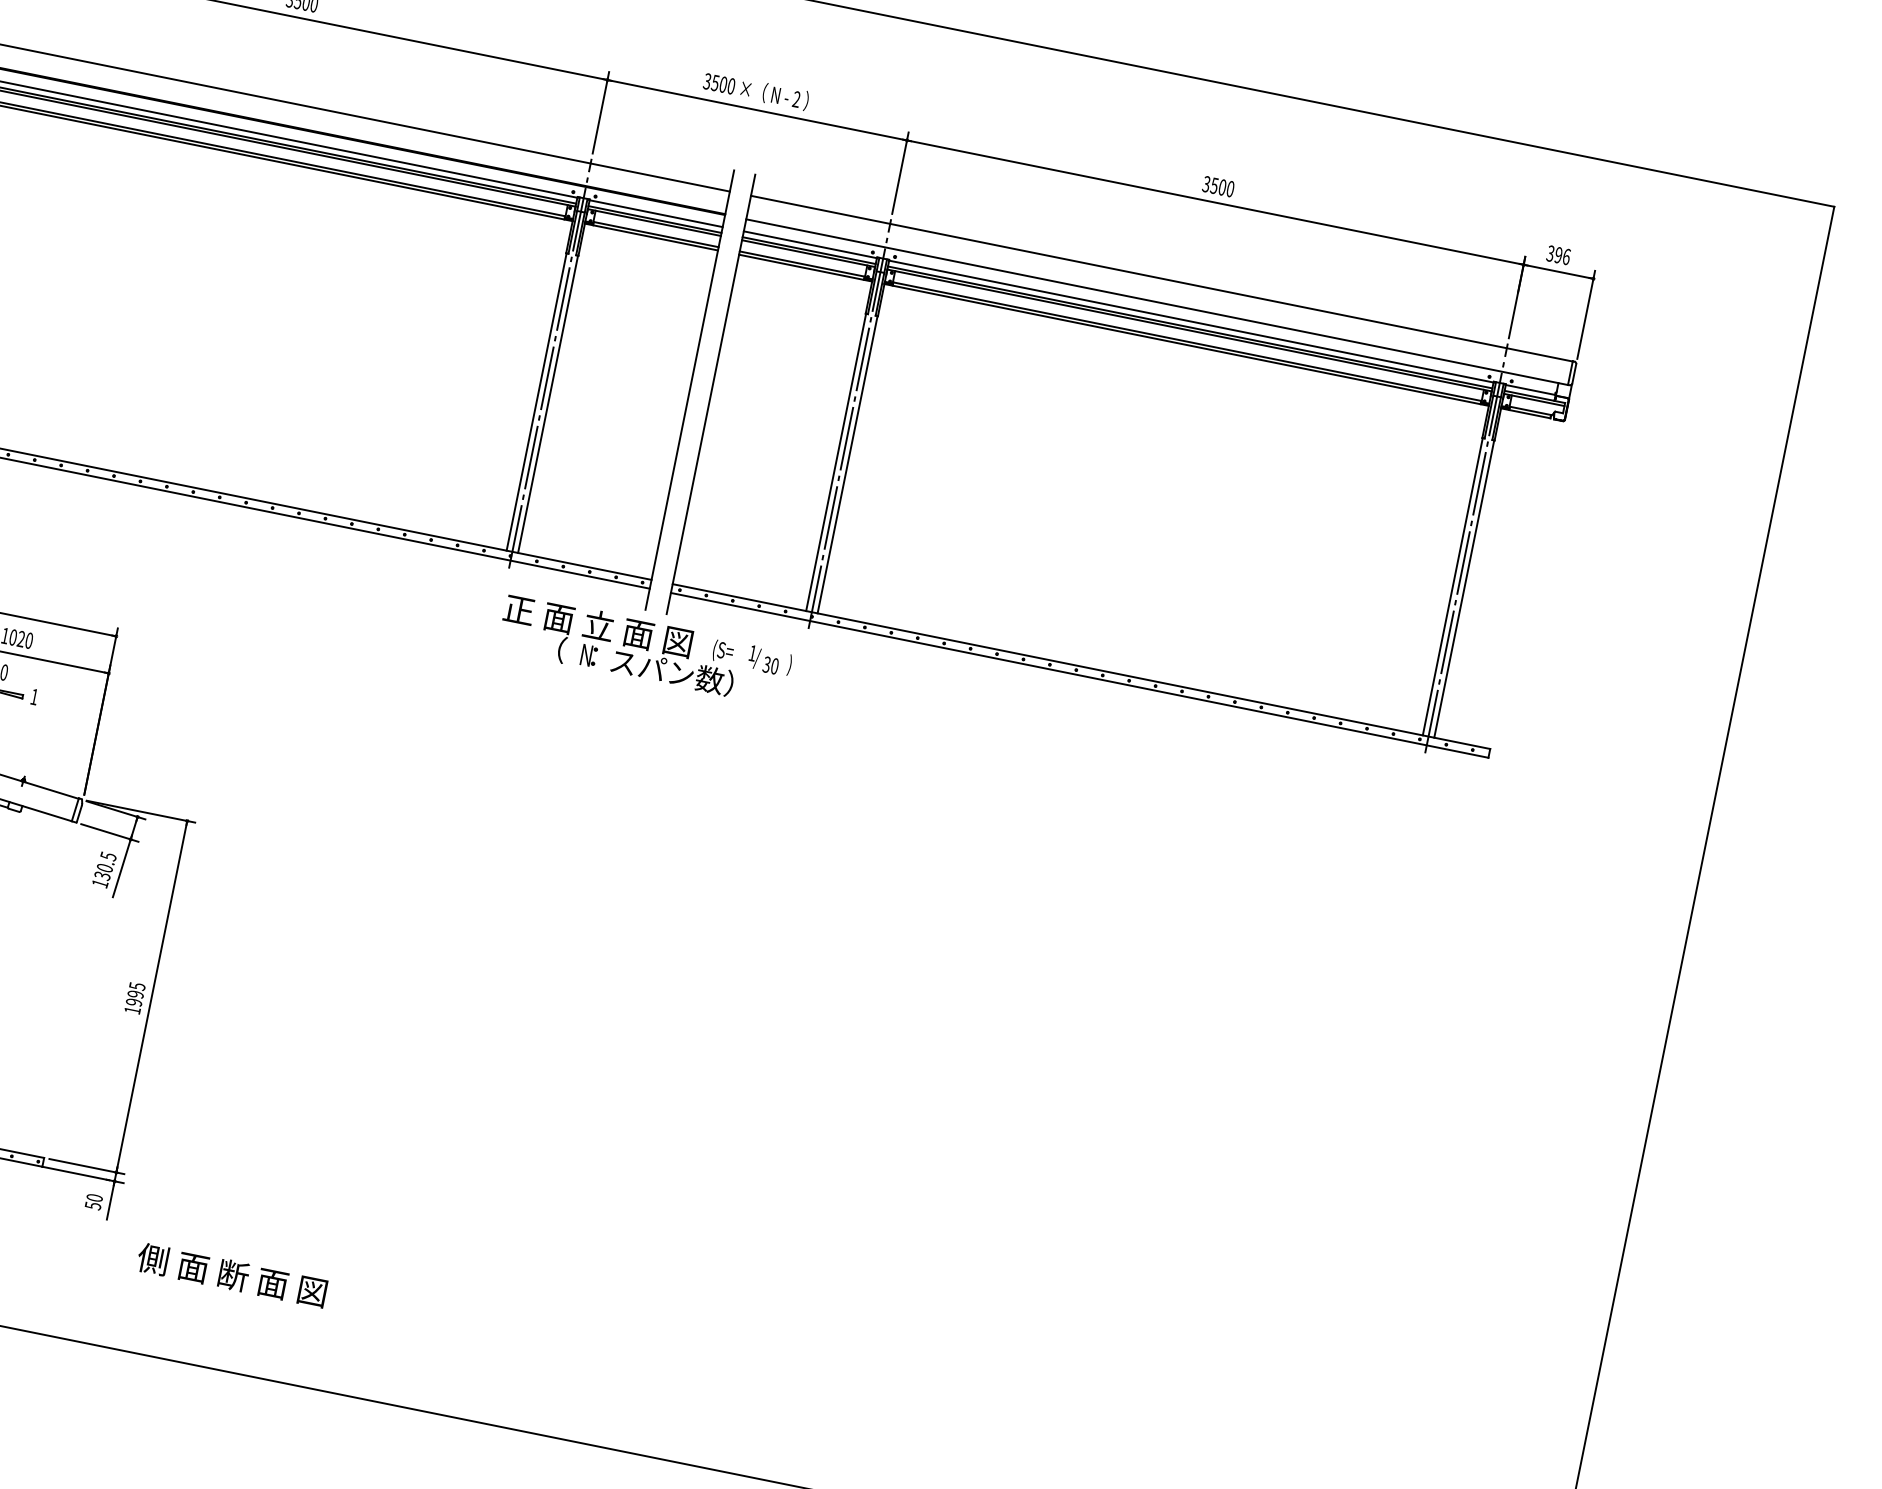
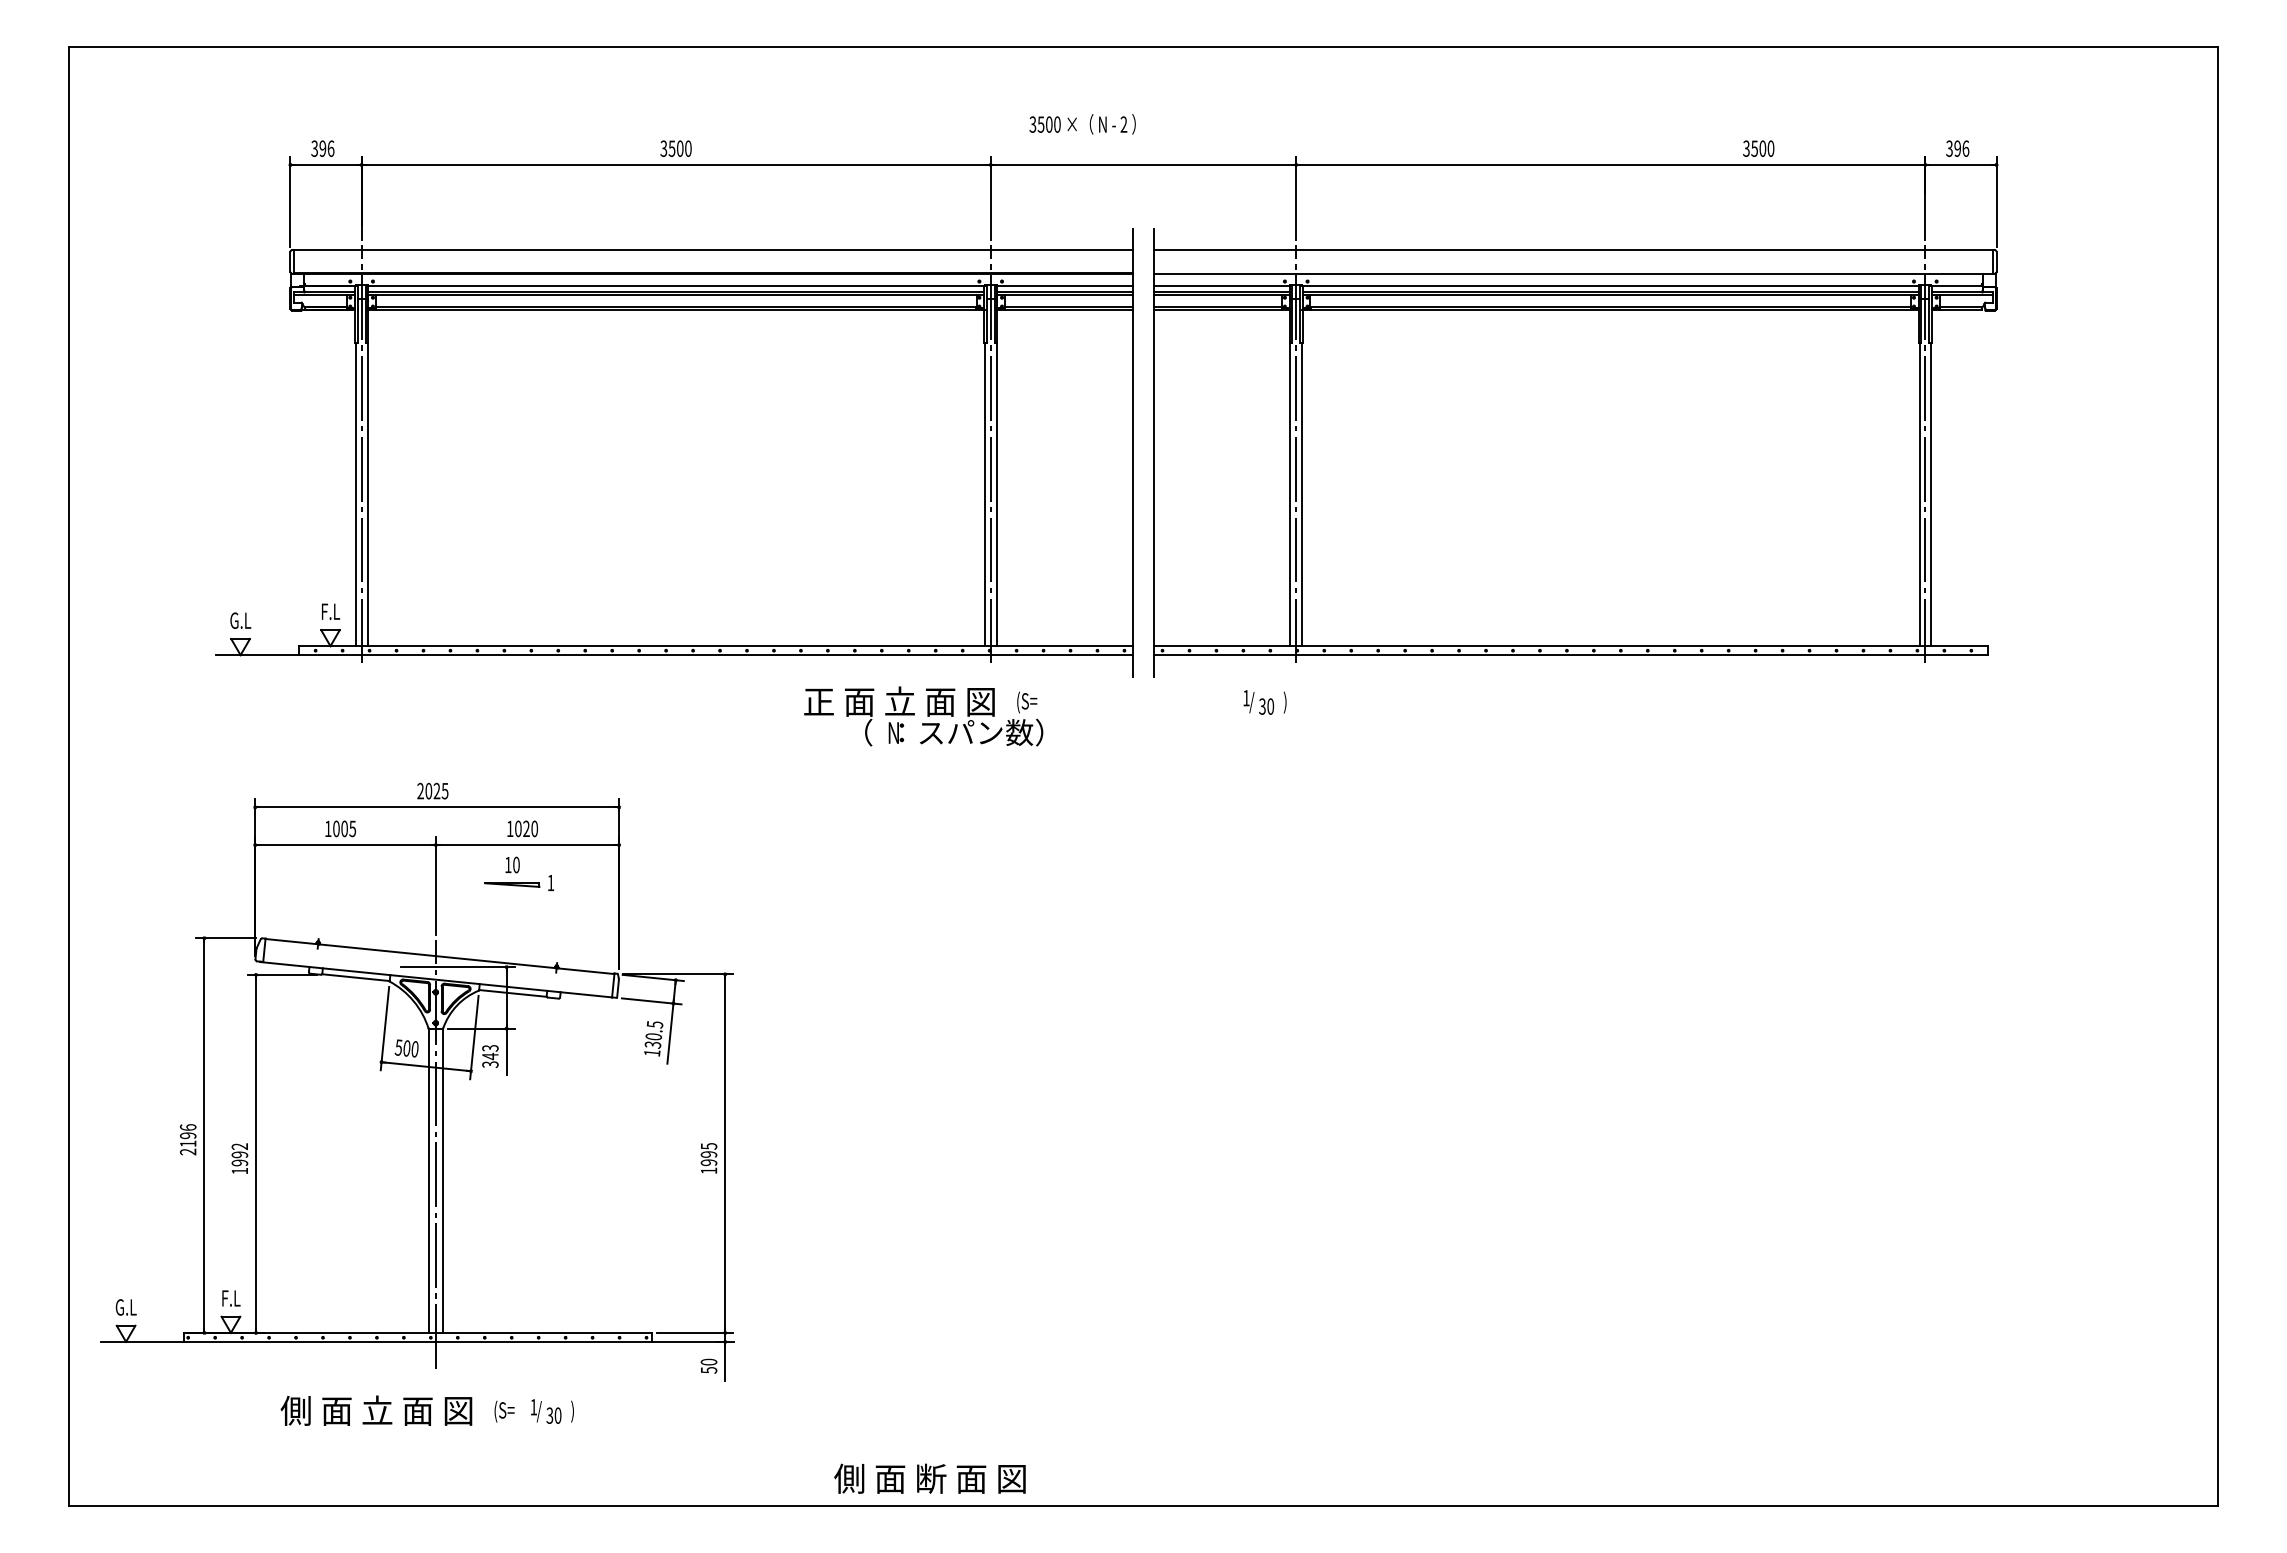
text: (756, 91) -> (1082, 124), moved
text: (1218, 186) -> (1758, 148), moved
text: (618, 645) -> (923, 716), moved
text: (231, 1274) -> (929, 1478), moved

